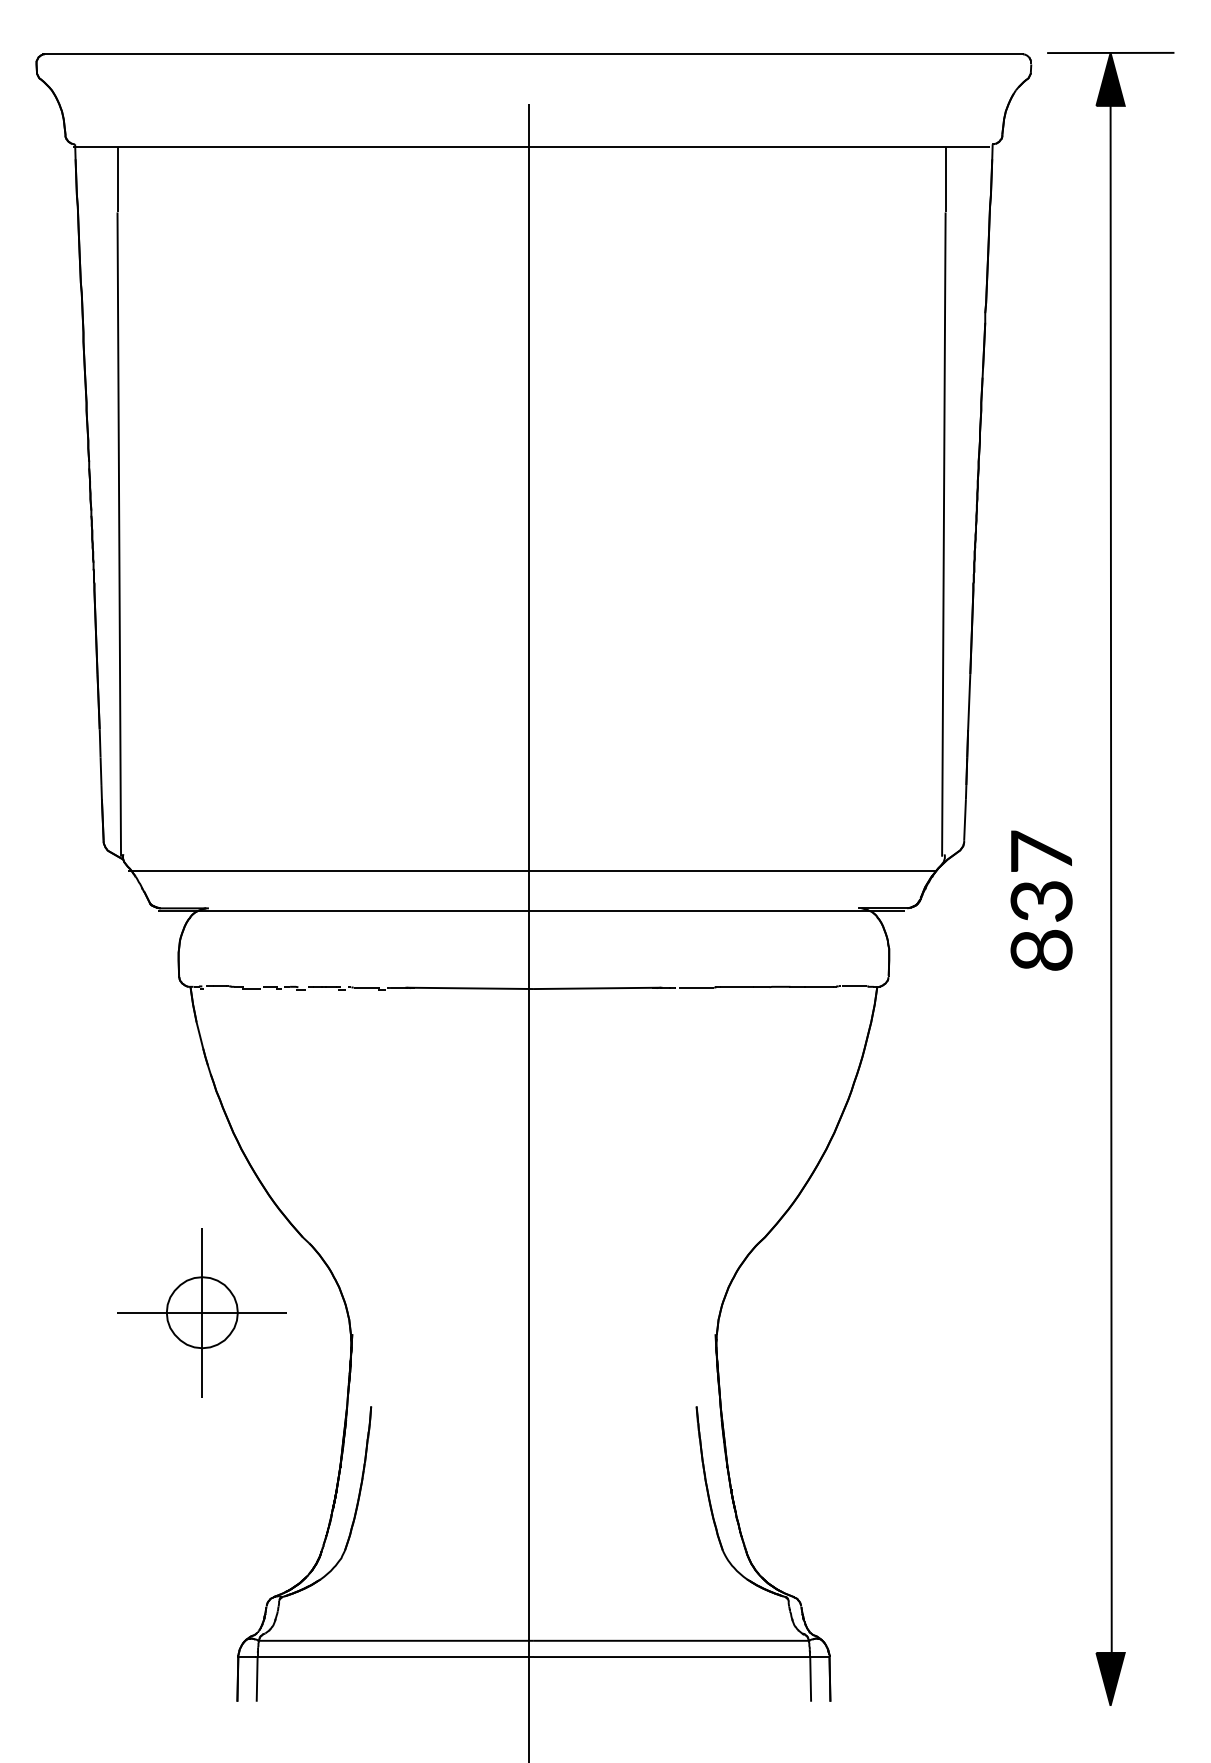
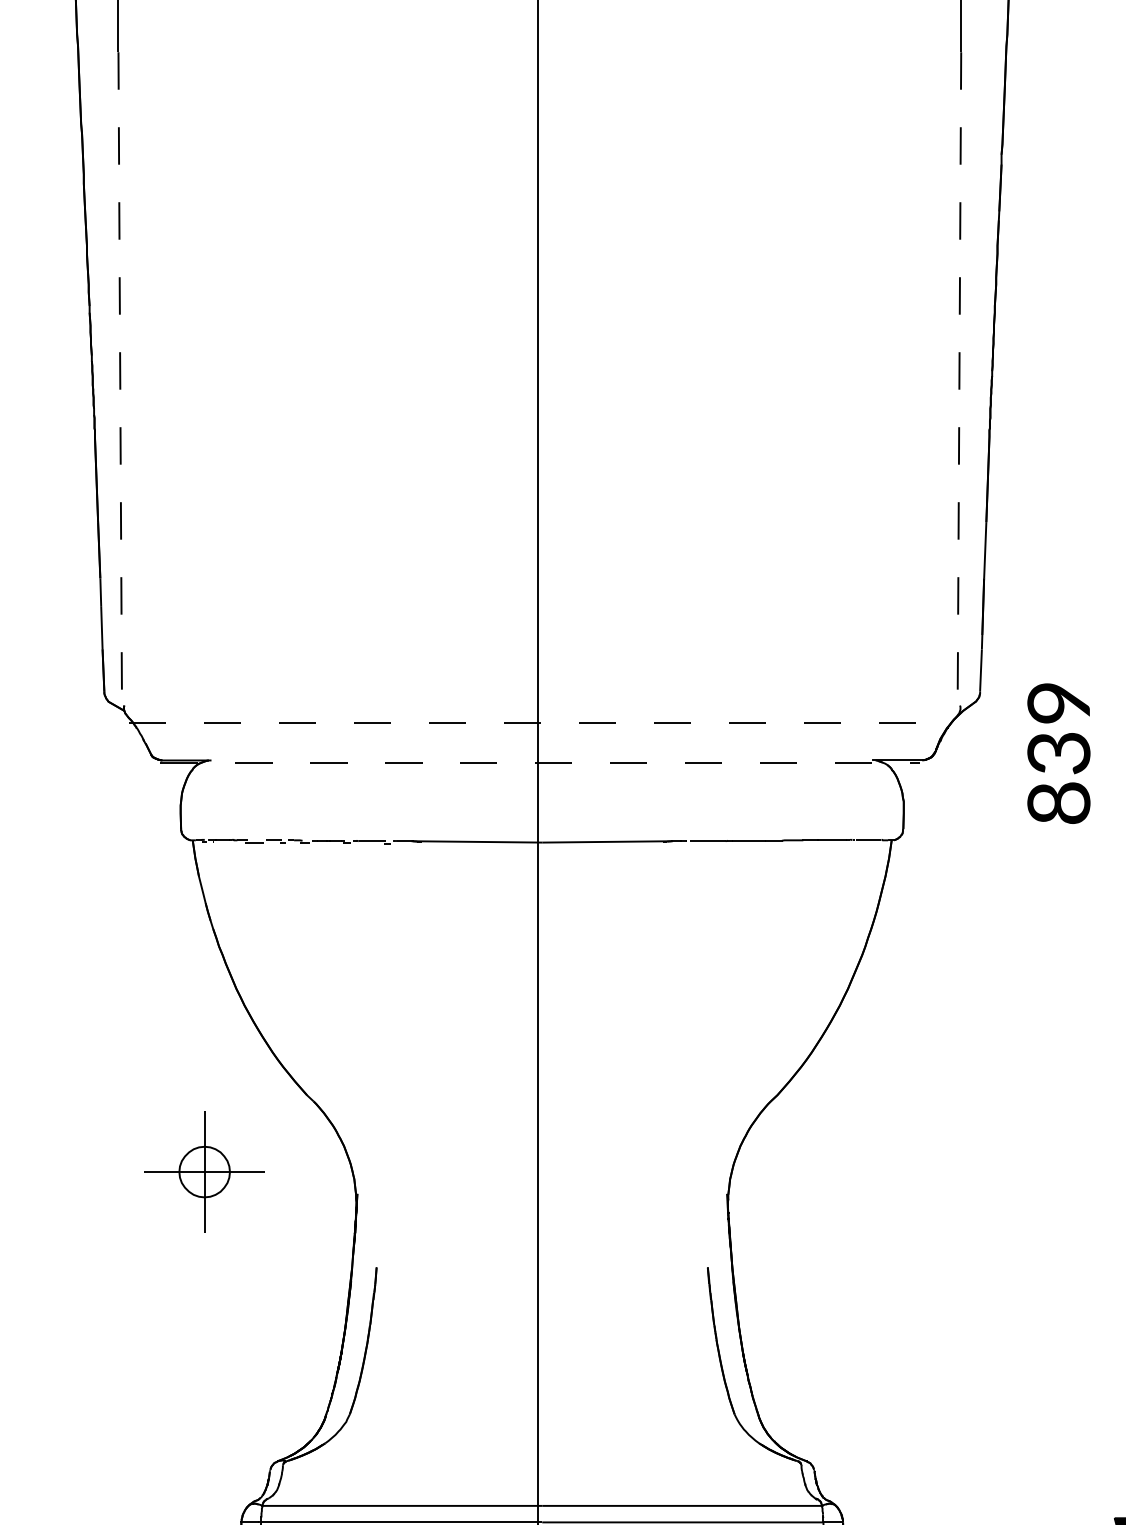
line: (119, 535) -> (120, 381), solid -> dashed
line: (943, 535) -> (959, 381), solid -> dashed
text: (1040, 850) -> (1057, 701), 837 -> 839
line: (531, 871) -> (539, 722), solid -> dashed
line: (532, 910) -> (540, 762), solid -> dashed
part: (201, 1312) -> (203, 1171), size x0.7

